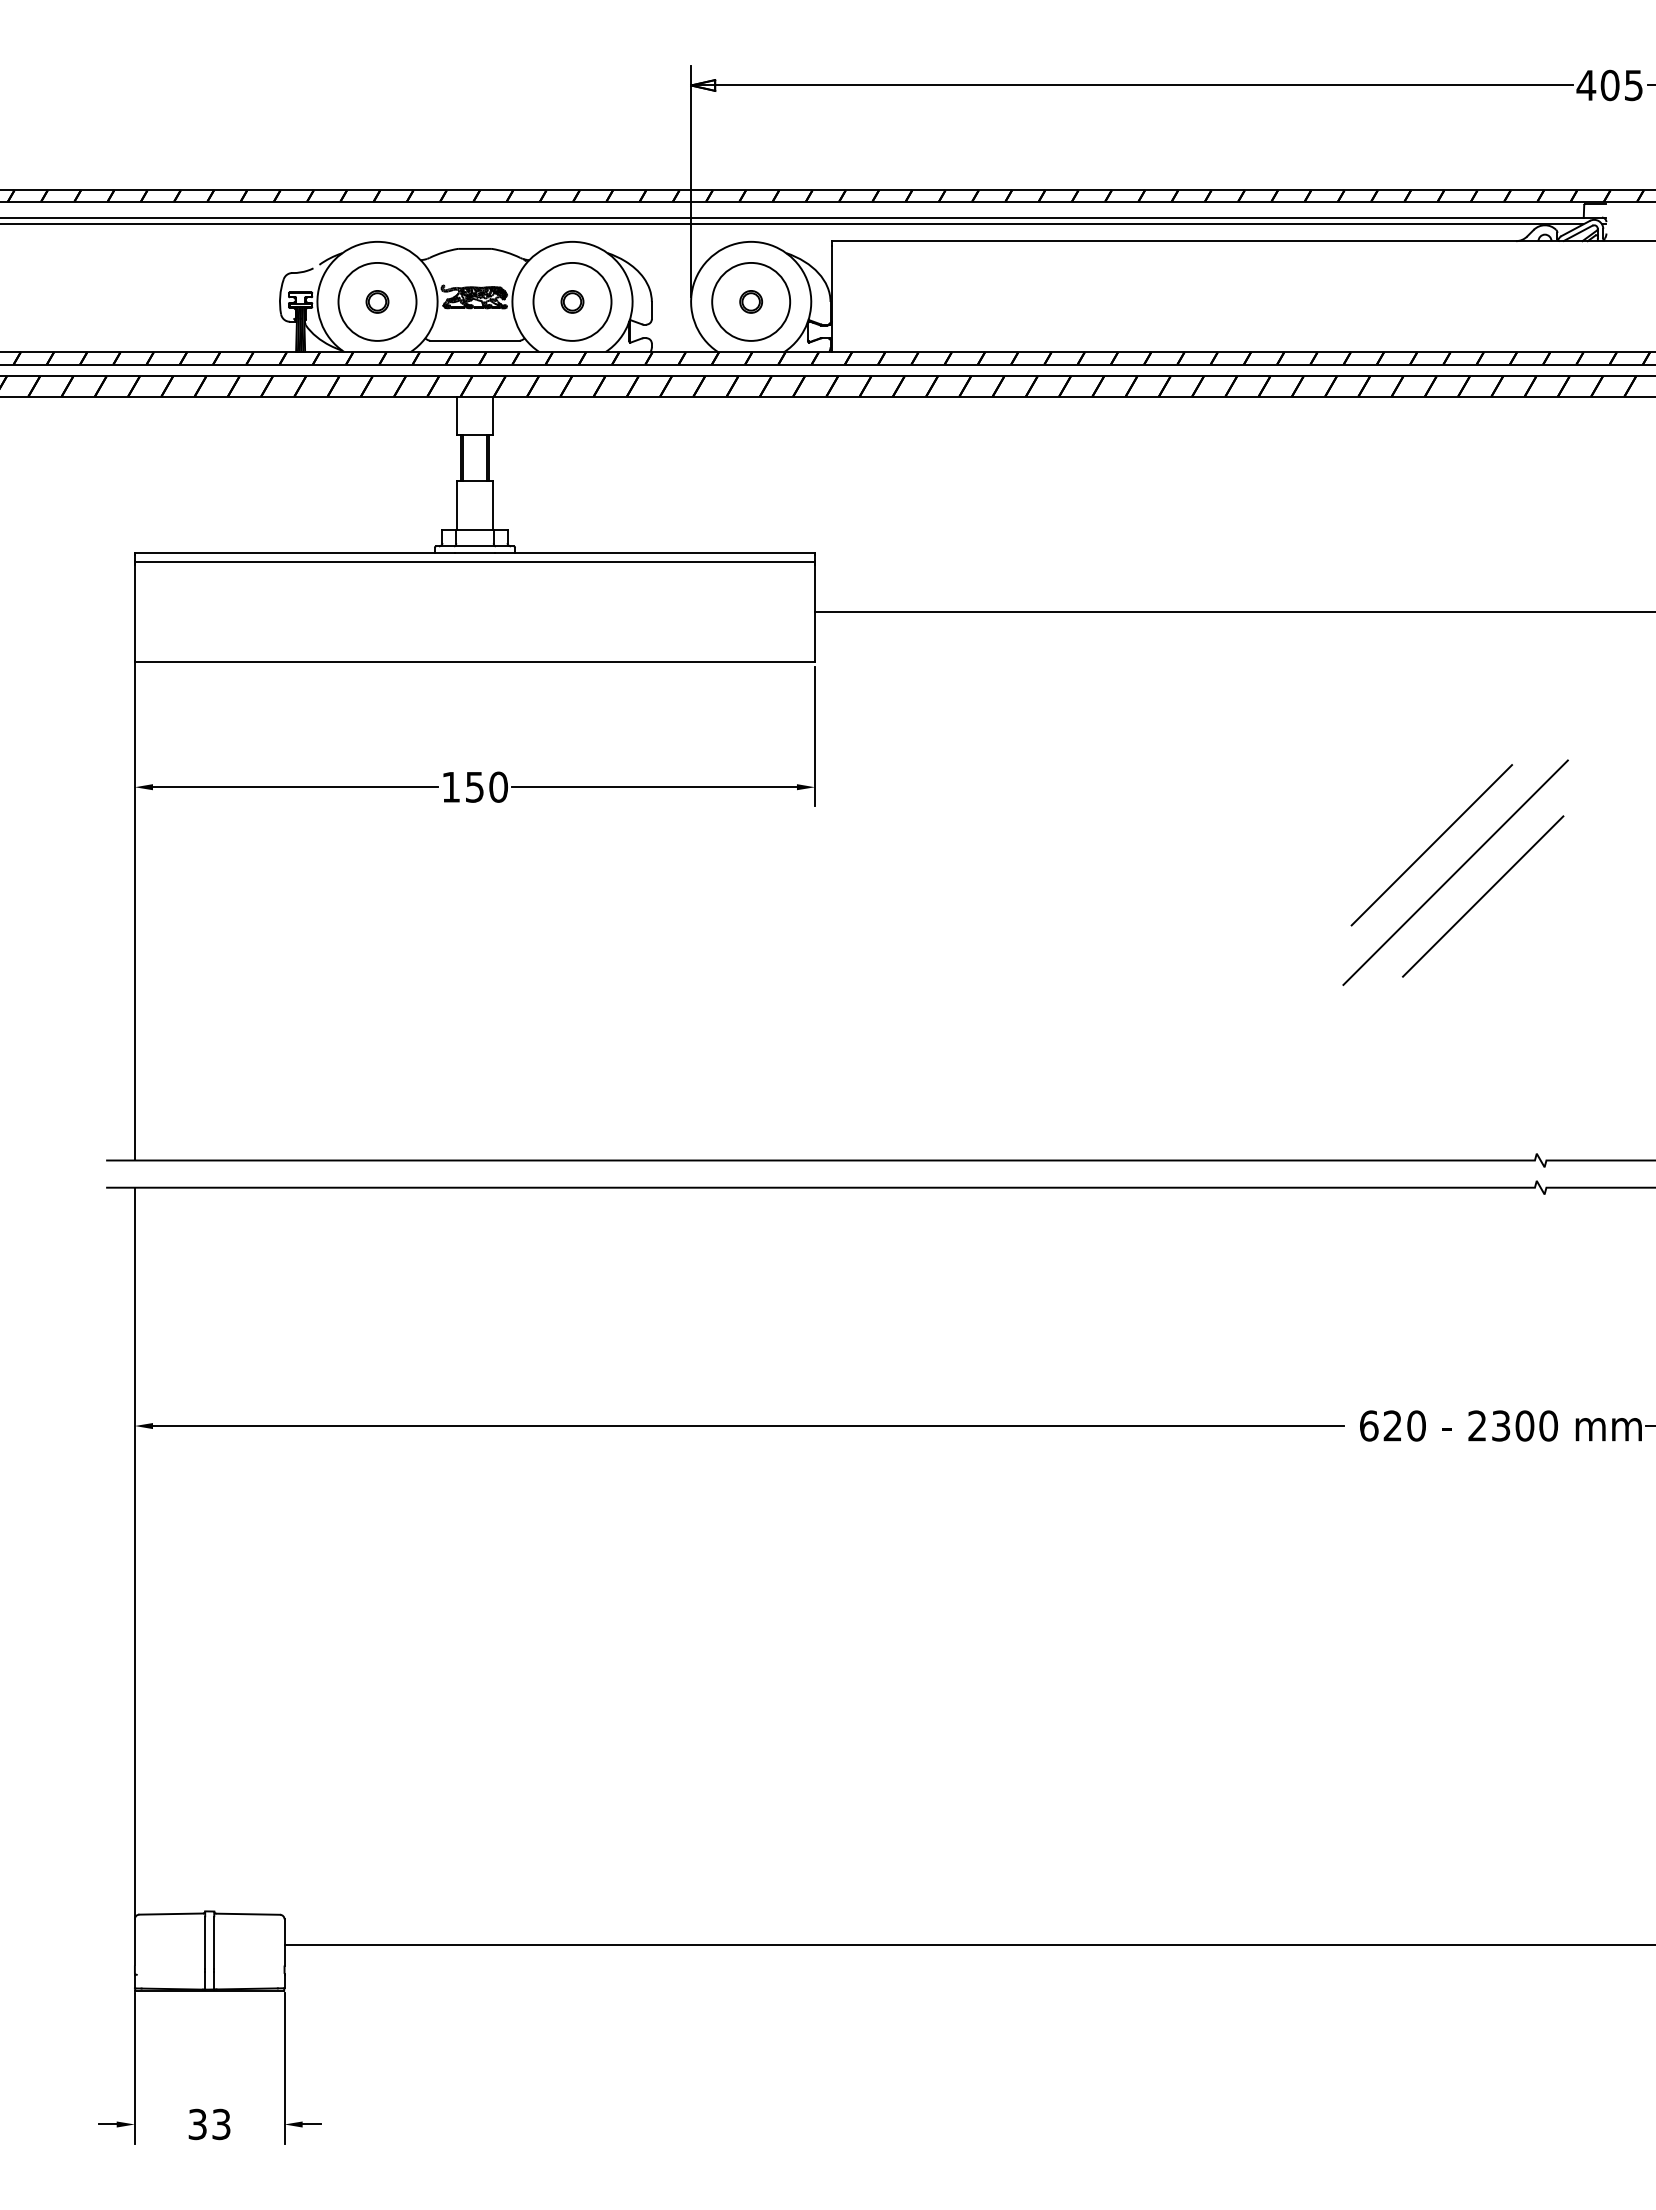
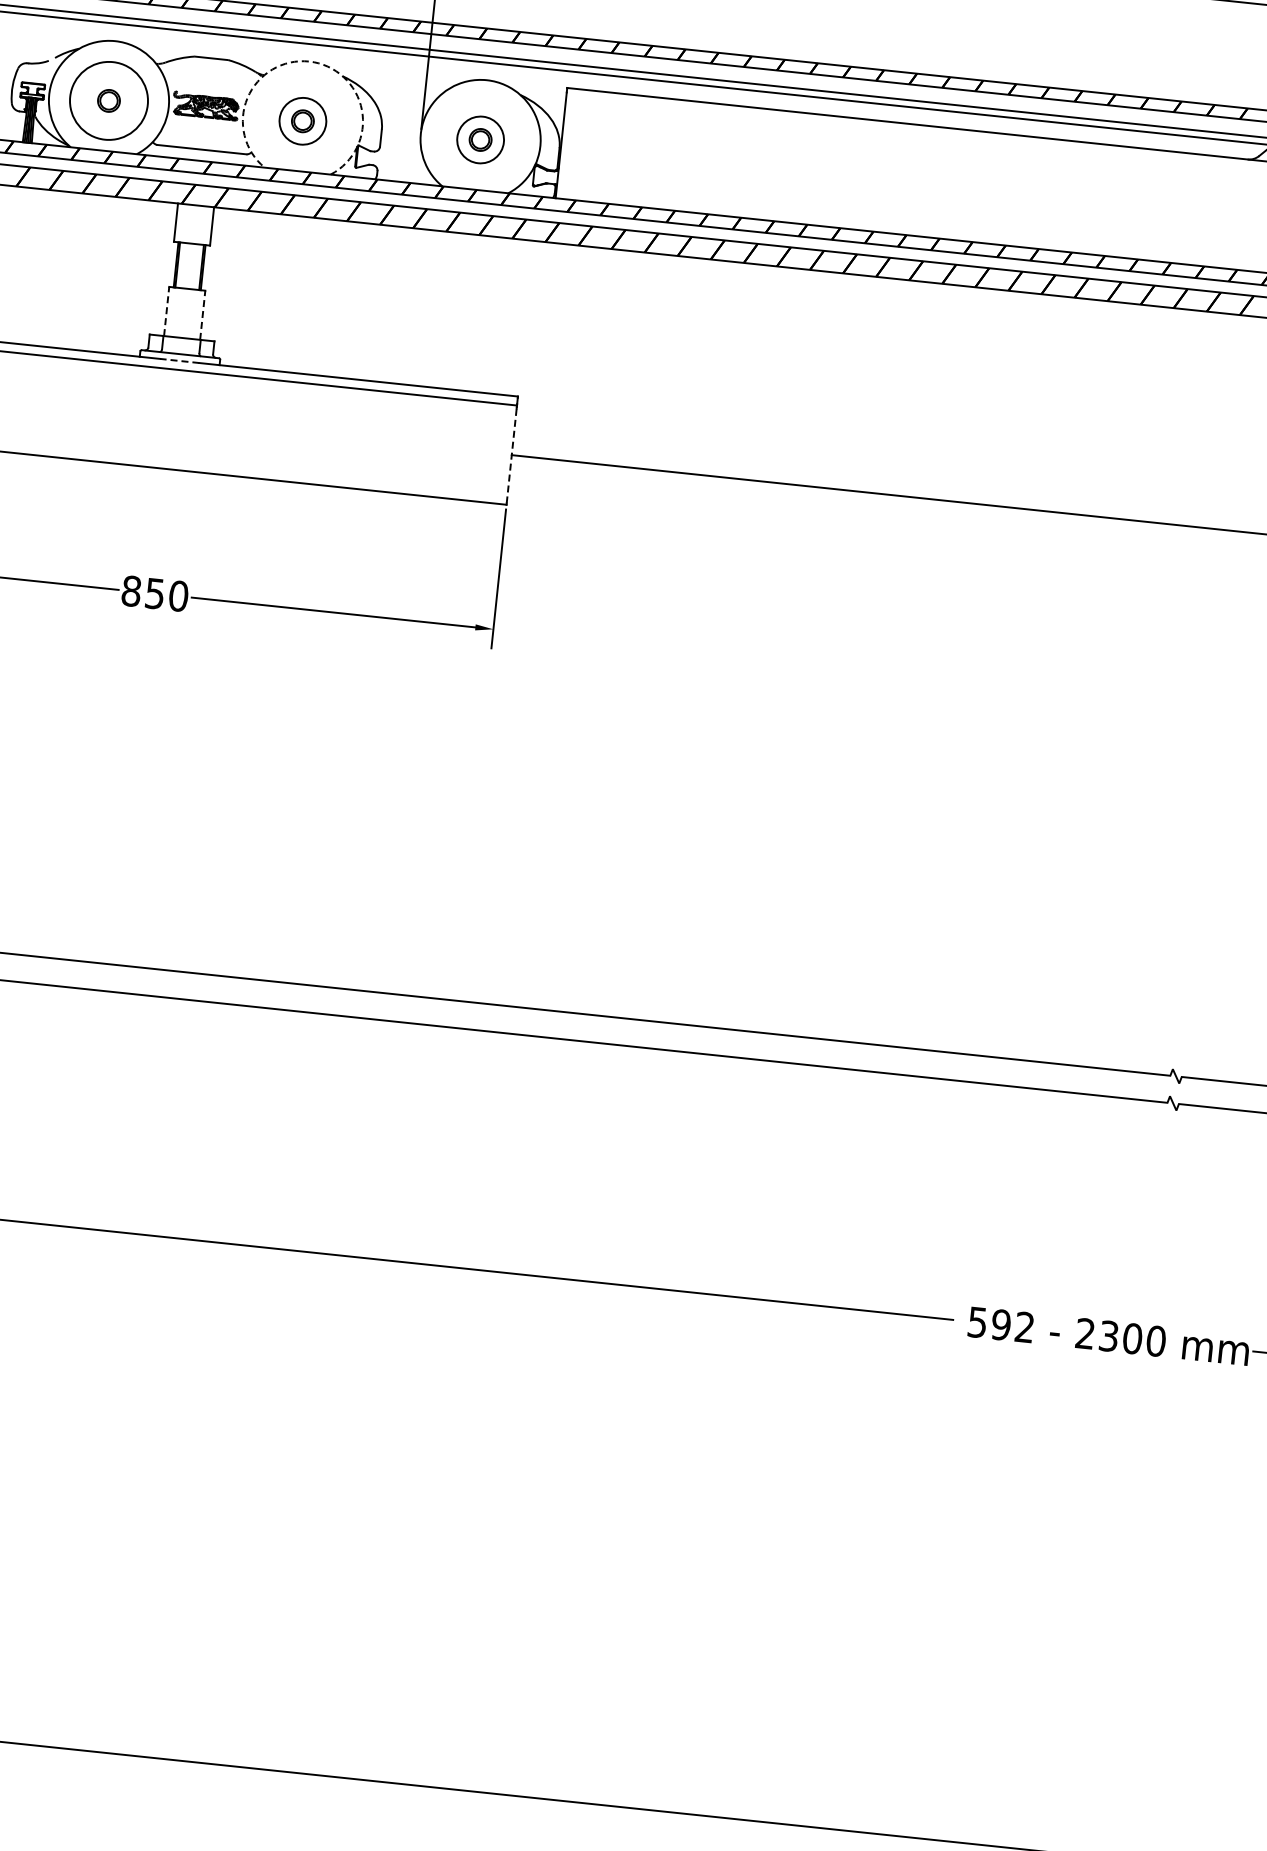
arc: (572, 241) -> (309, 61), solid -> dashed
circle: (572, 301) -> (302, 120), size x0.6
circle: (751, 301) -> (480, 139), size x0.6
line: (456, 505) -> (166, 311), solid -> dashed
line: (493, 505) -> (203, 315), solid -> dashed
line: (475, 553) -> (180, 361), solid -> dashed
line: (815, 612) -> (512, 455), solid -> dashed
text: (451, 786) -> (131, 590), 150 -> 850
line: (1431, 845) -> (1100, 751), removed
line: (1455, 872) -> (1121, 781), removed
line: (1483, 896) -> (1146, 807), removed
text: (1392, 1425) -> (1000, 1324), 620 -> 592

